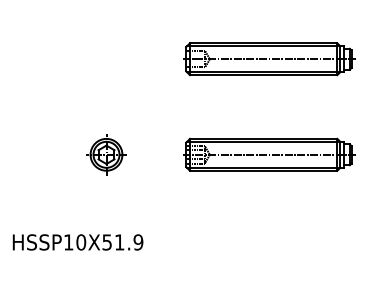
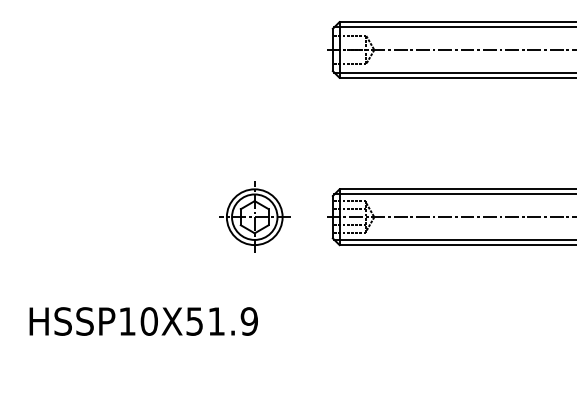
part: (106, 154) -> (254, 216), moved
text: (77, 242) -> (142, 321), moved

